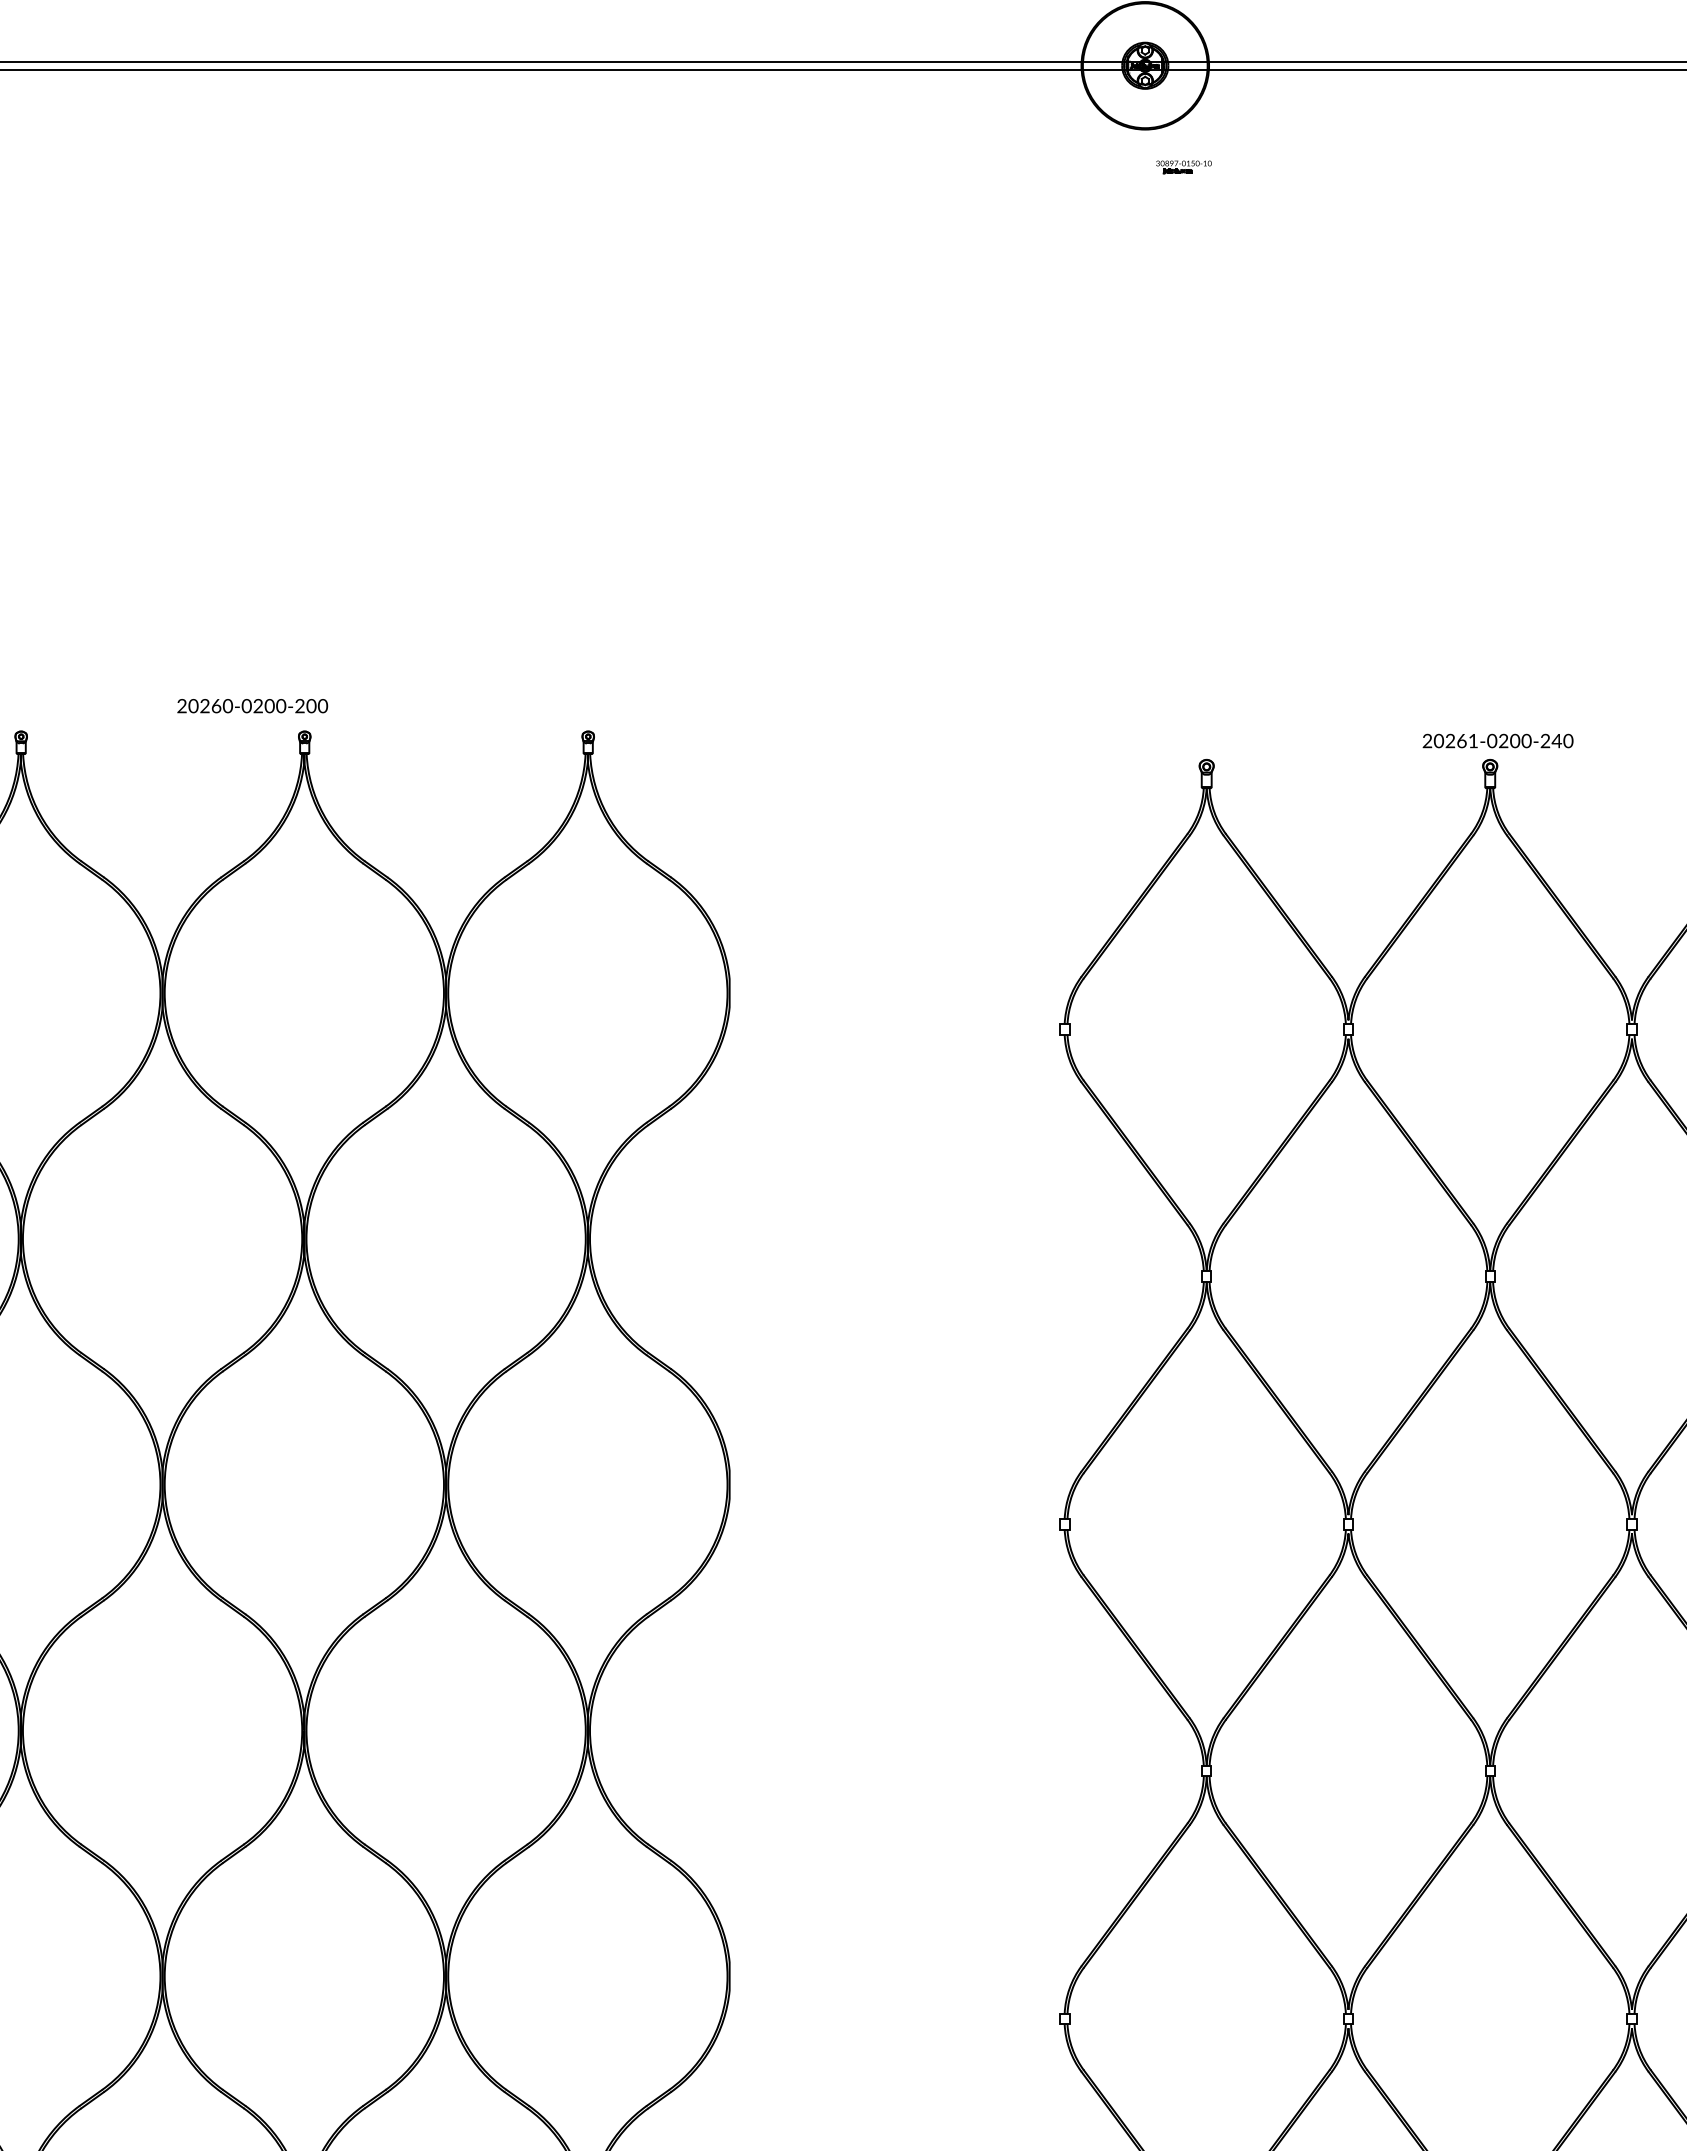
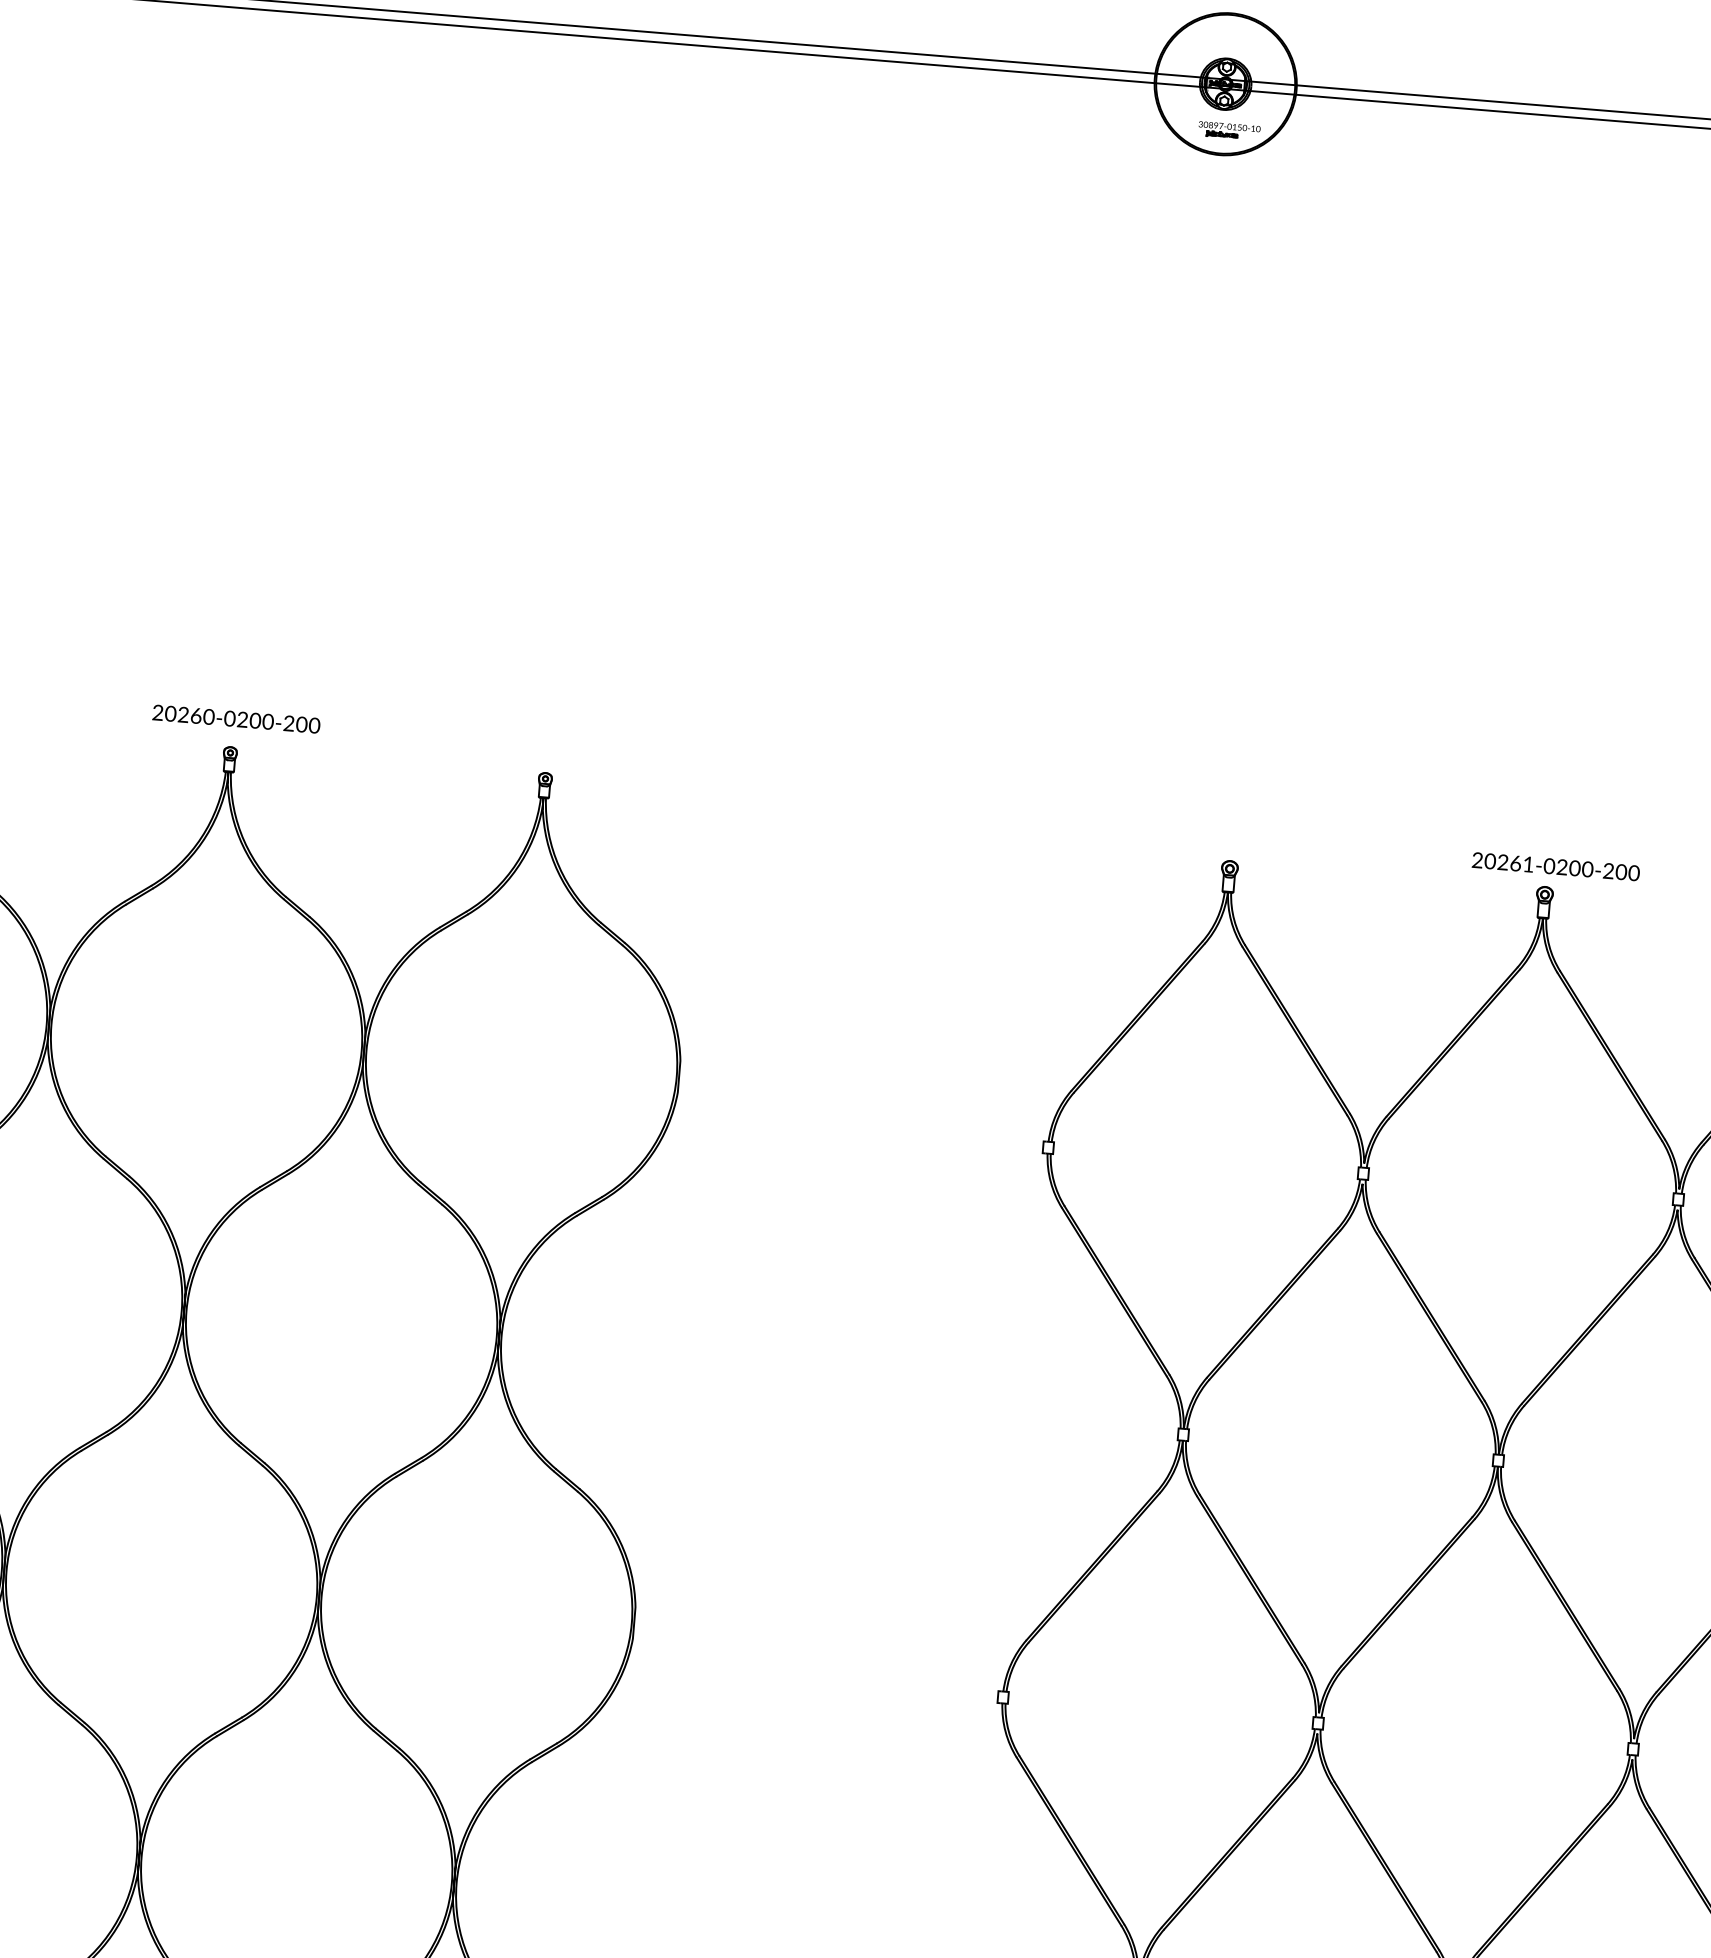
part: (1183, 167) -> (1228, 131), moved
text: (252, 706) -> (236, 719), moved
text: (1556, 740) -> (1620, 871), 20261-0200-240 -> 20261-0200-200

